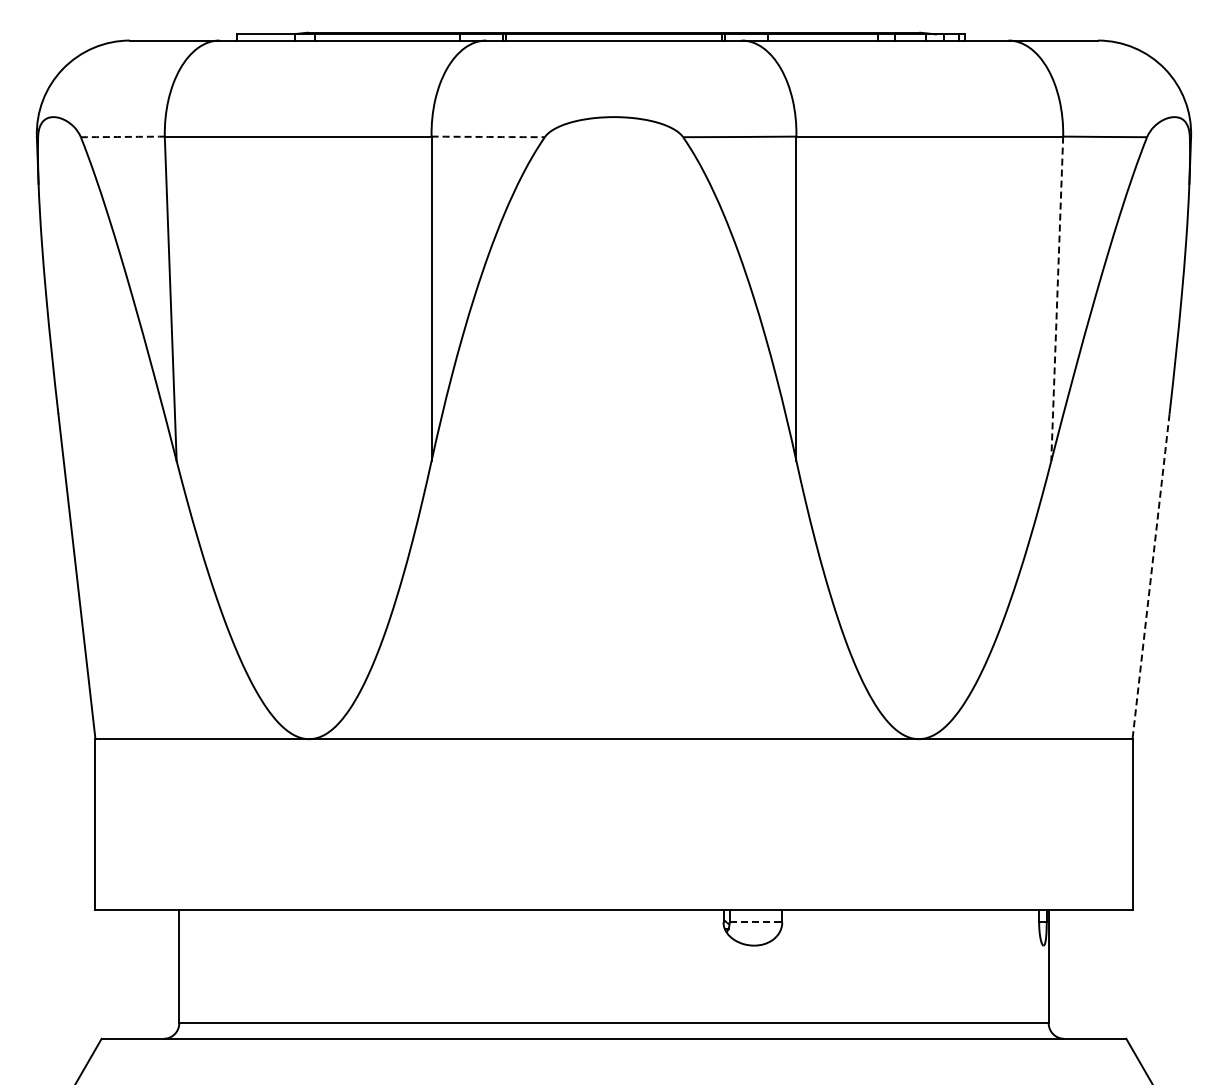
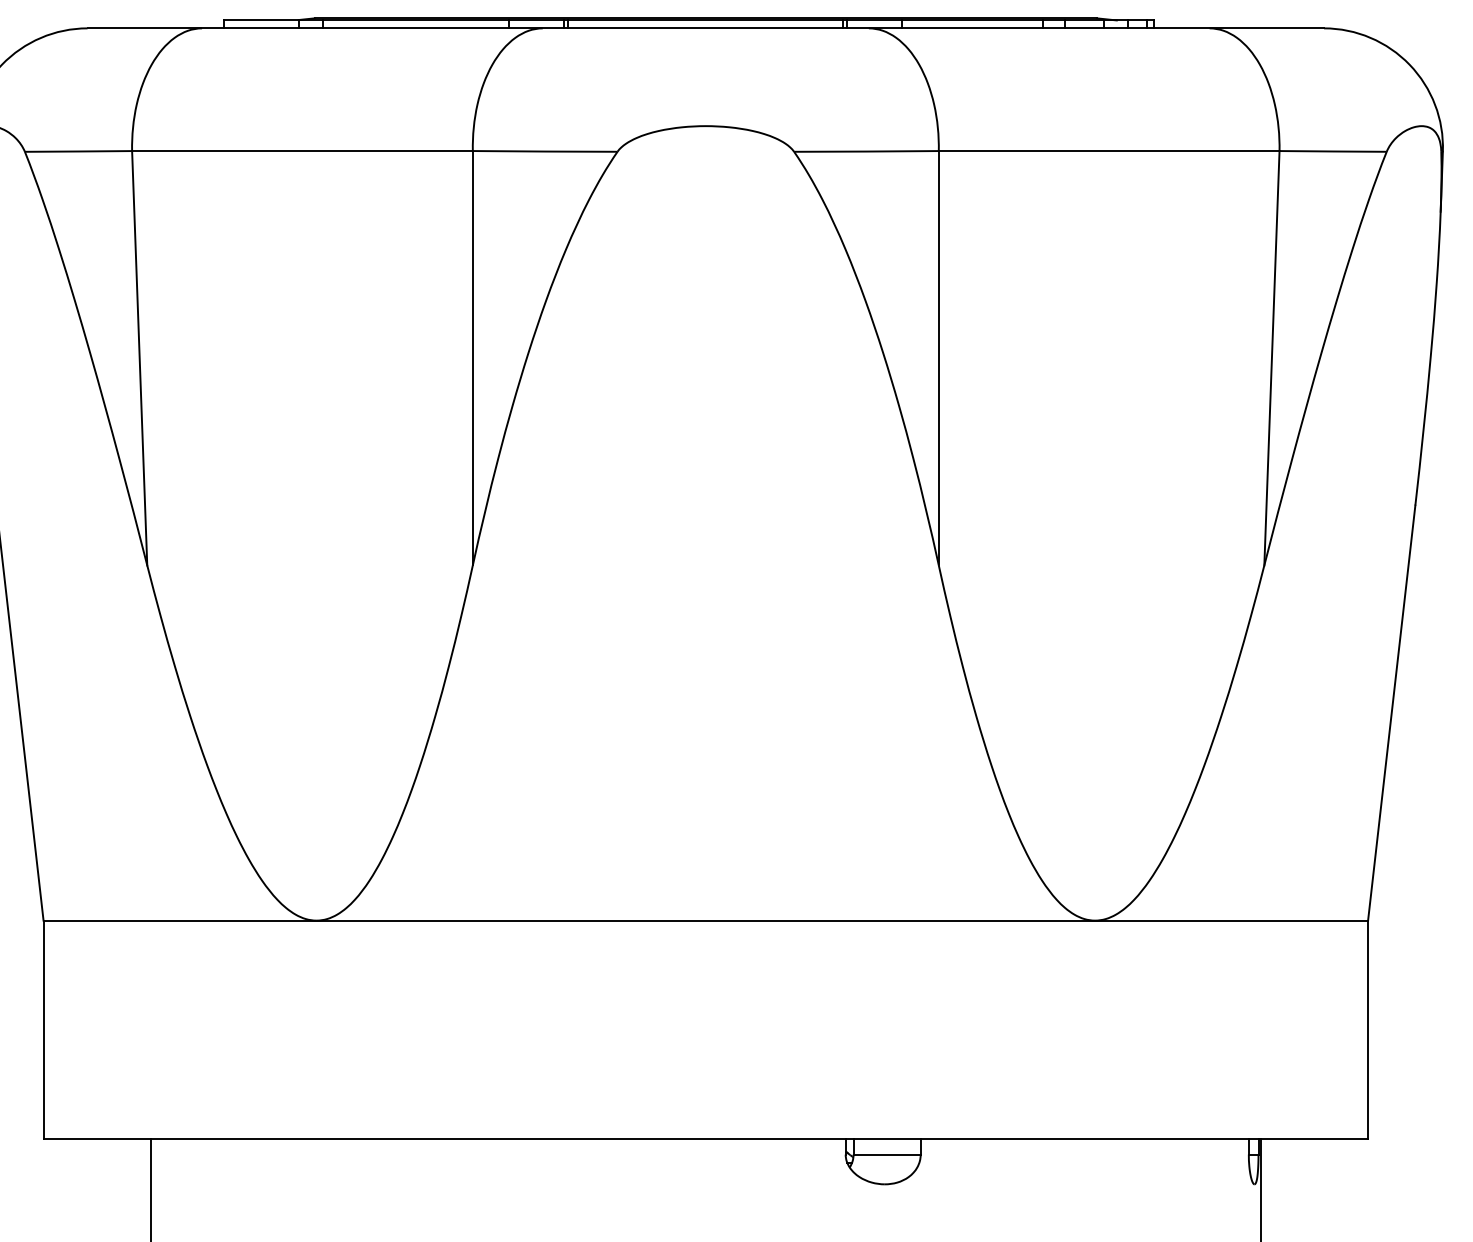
arc: (122, 136) -> (78, 150), dashed -> solid
arc: (488, 136) -> (545, 150), dashed -> solid
line: (1057, 299) -> (1272, 359), dashed -> solid
line: (1151, 576) -> (1392, 712), dashed -> solid
line: (756, 922) -> (887, 1154), dashed -> solid

